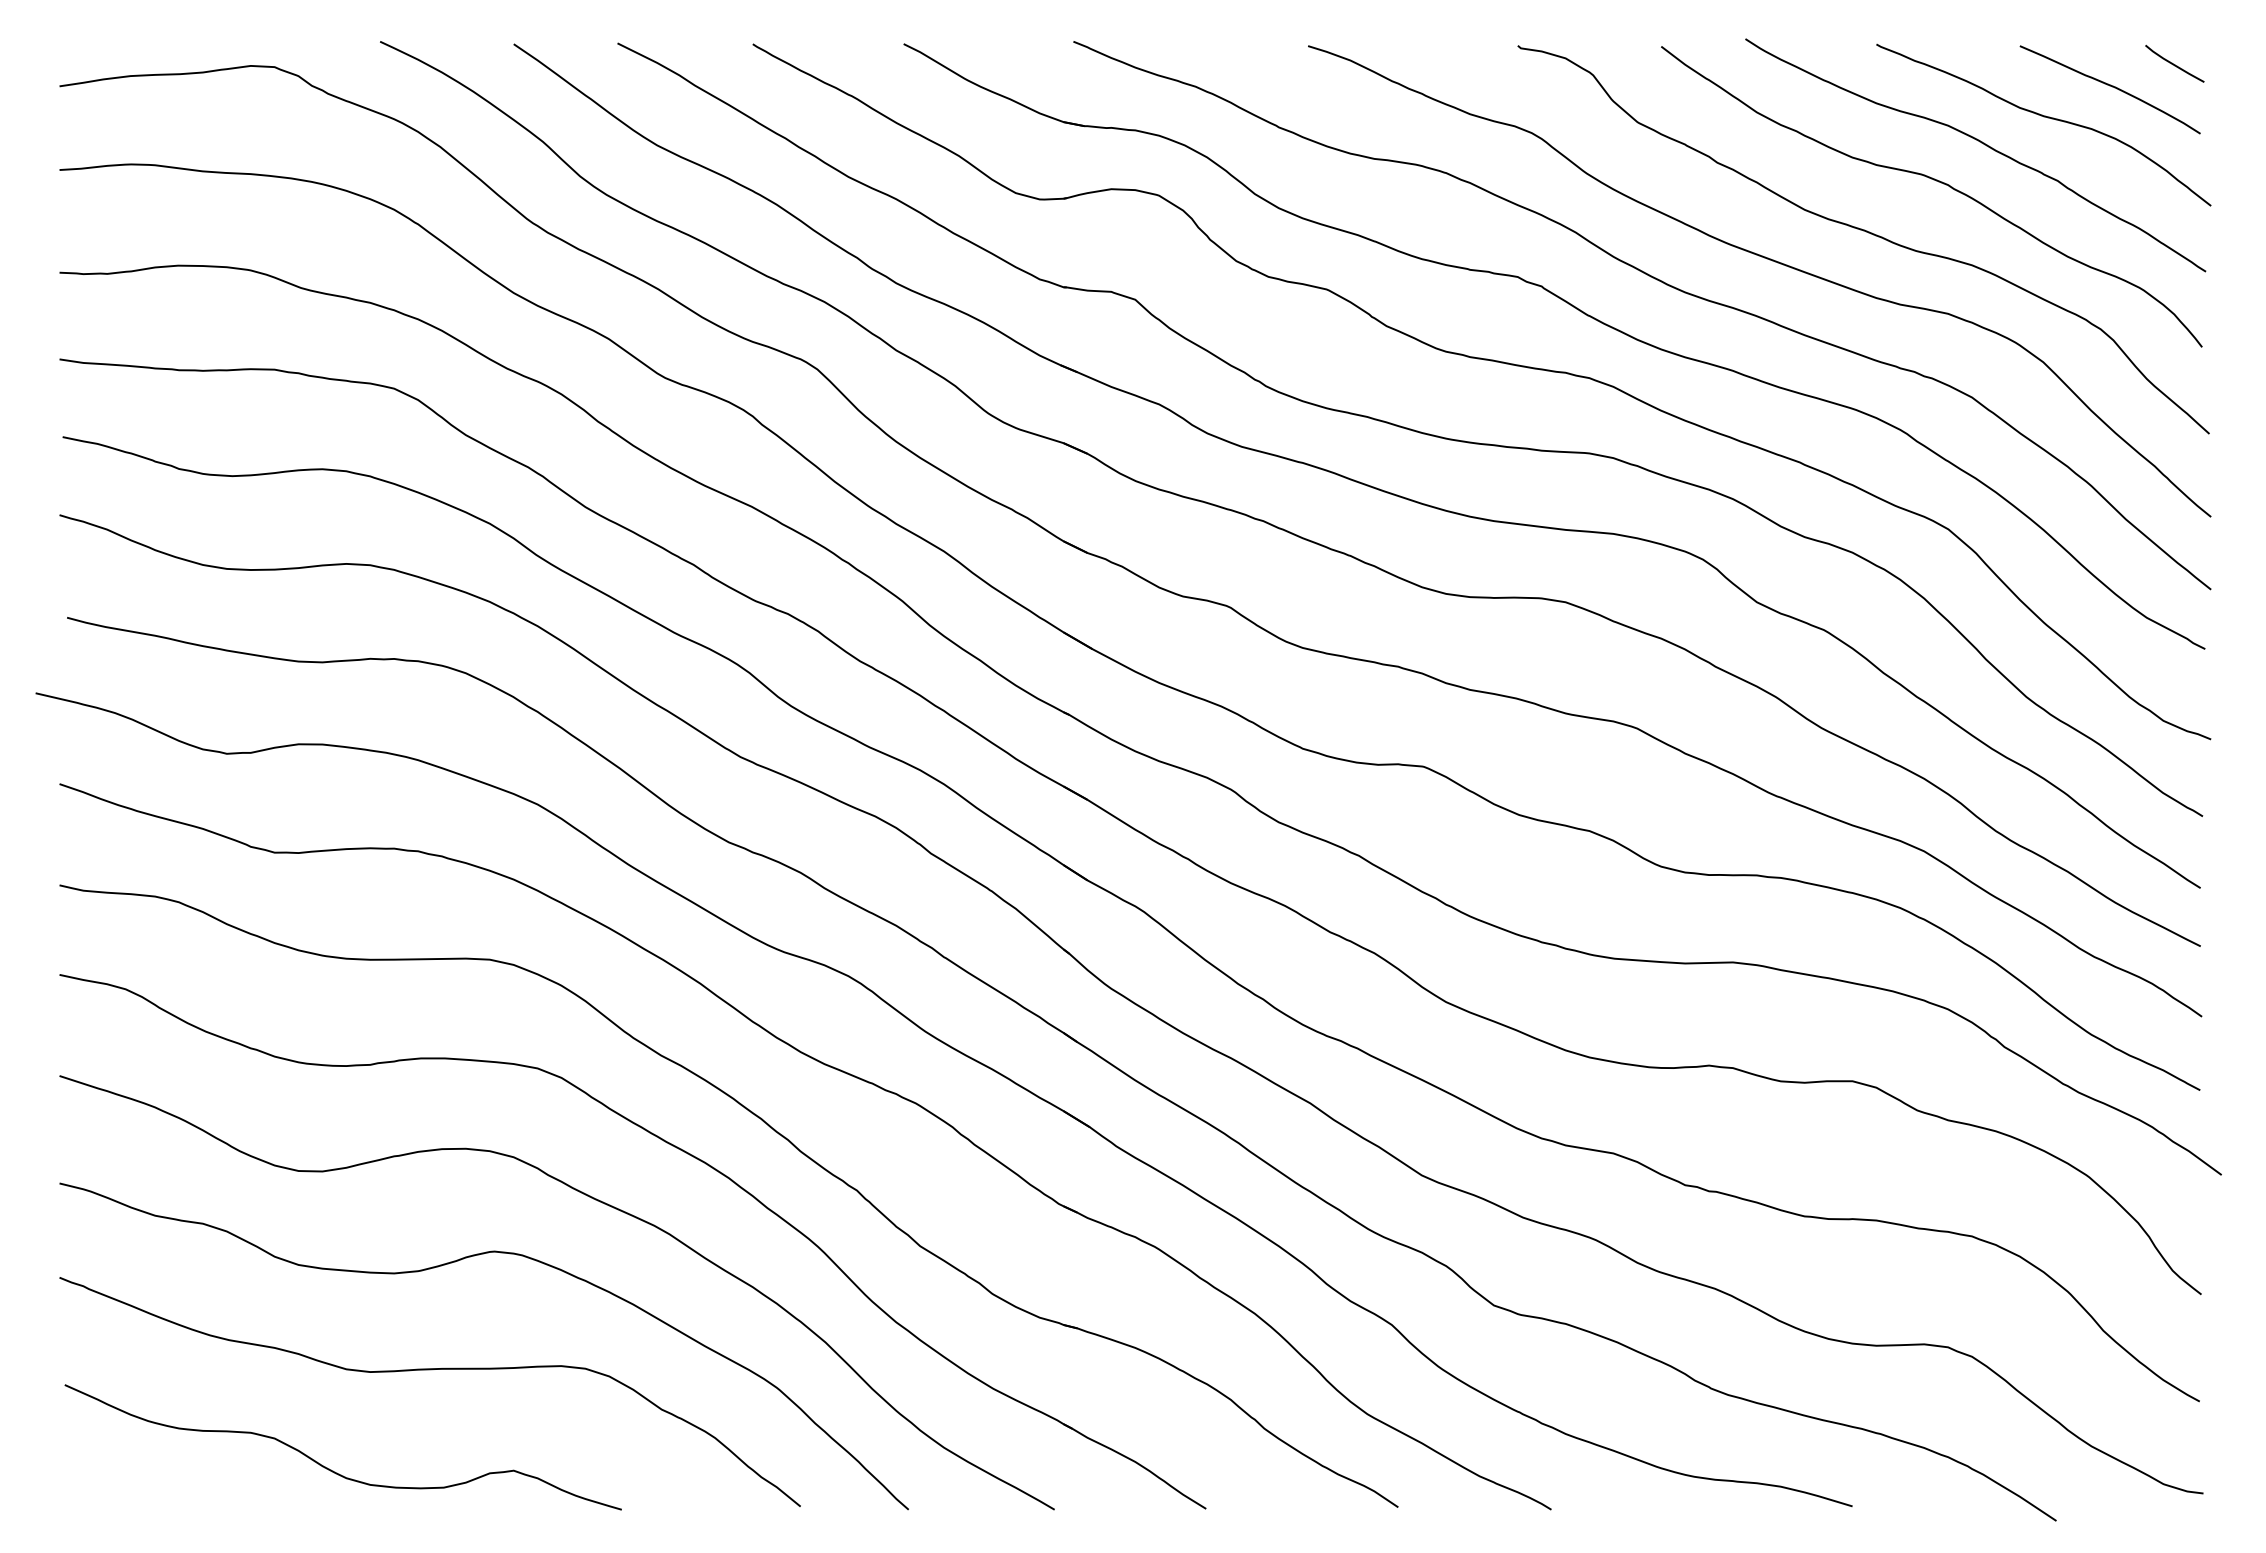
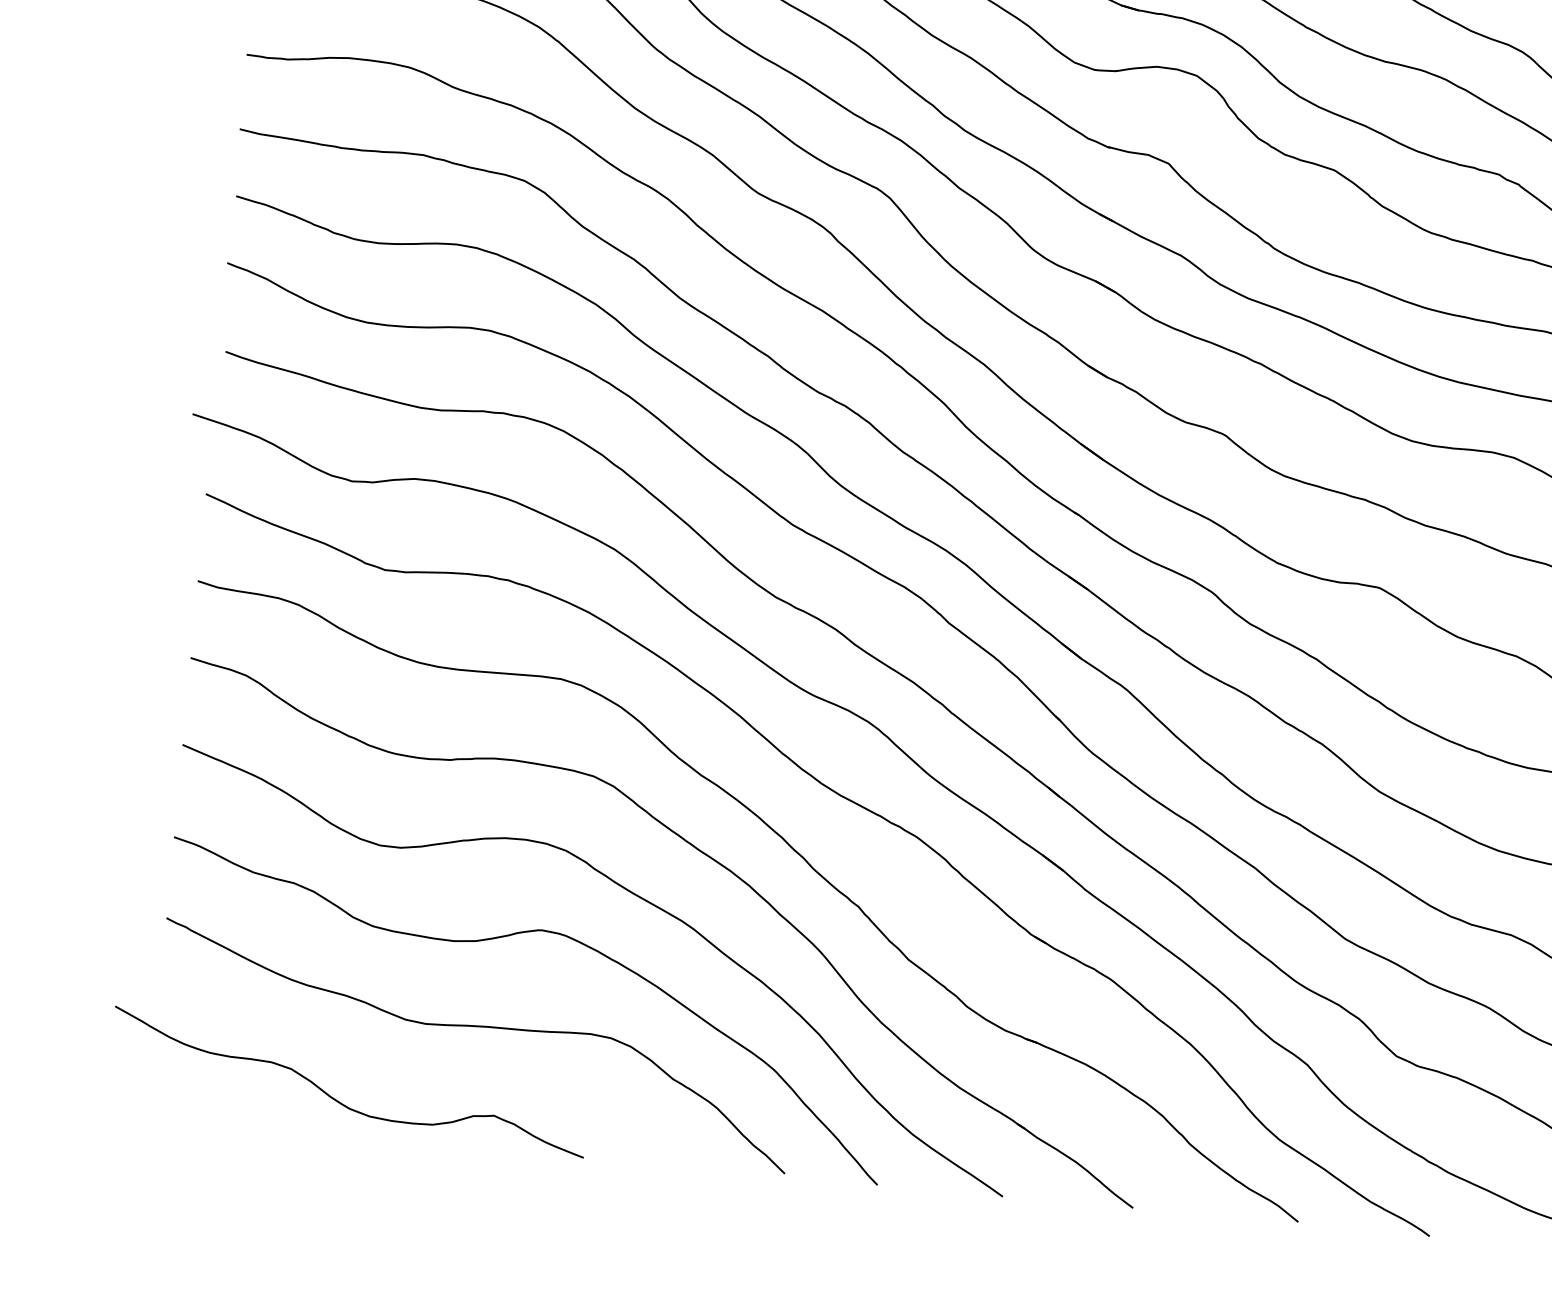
curve: (331, 1469) -> (337, 1100), moved

